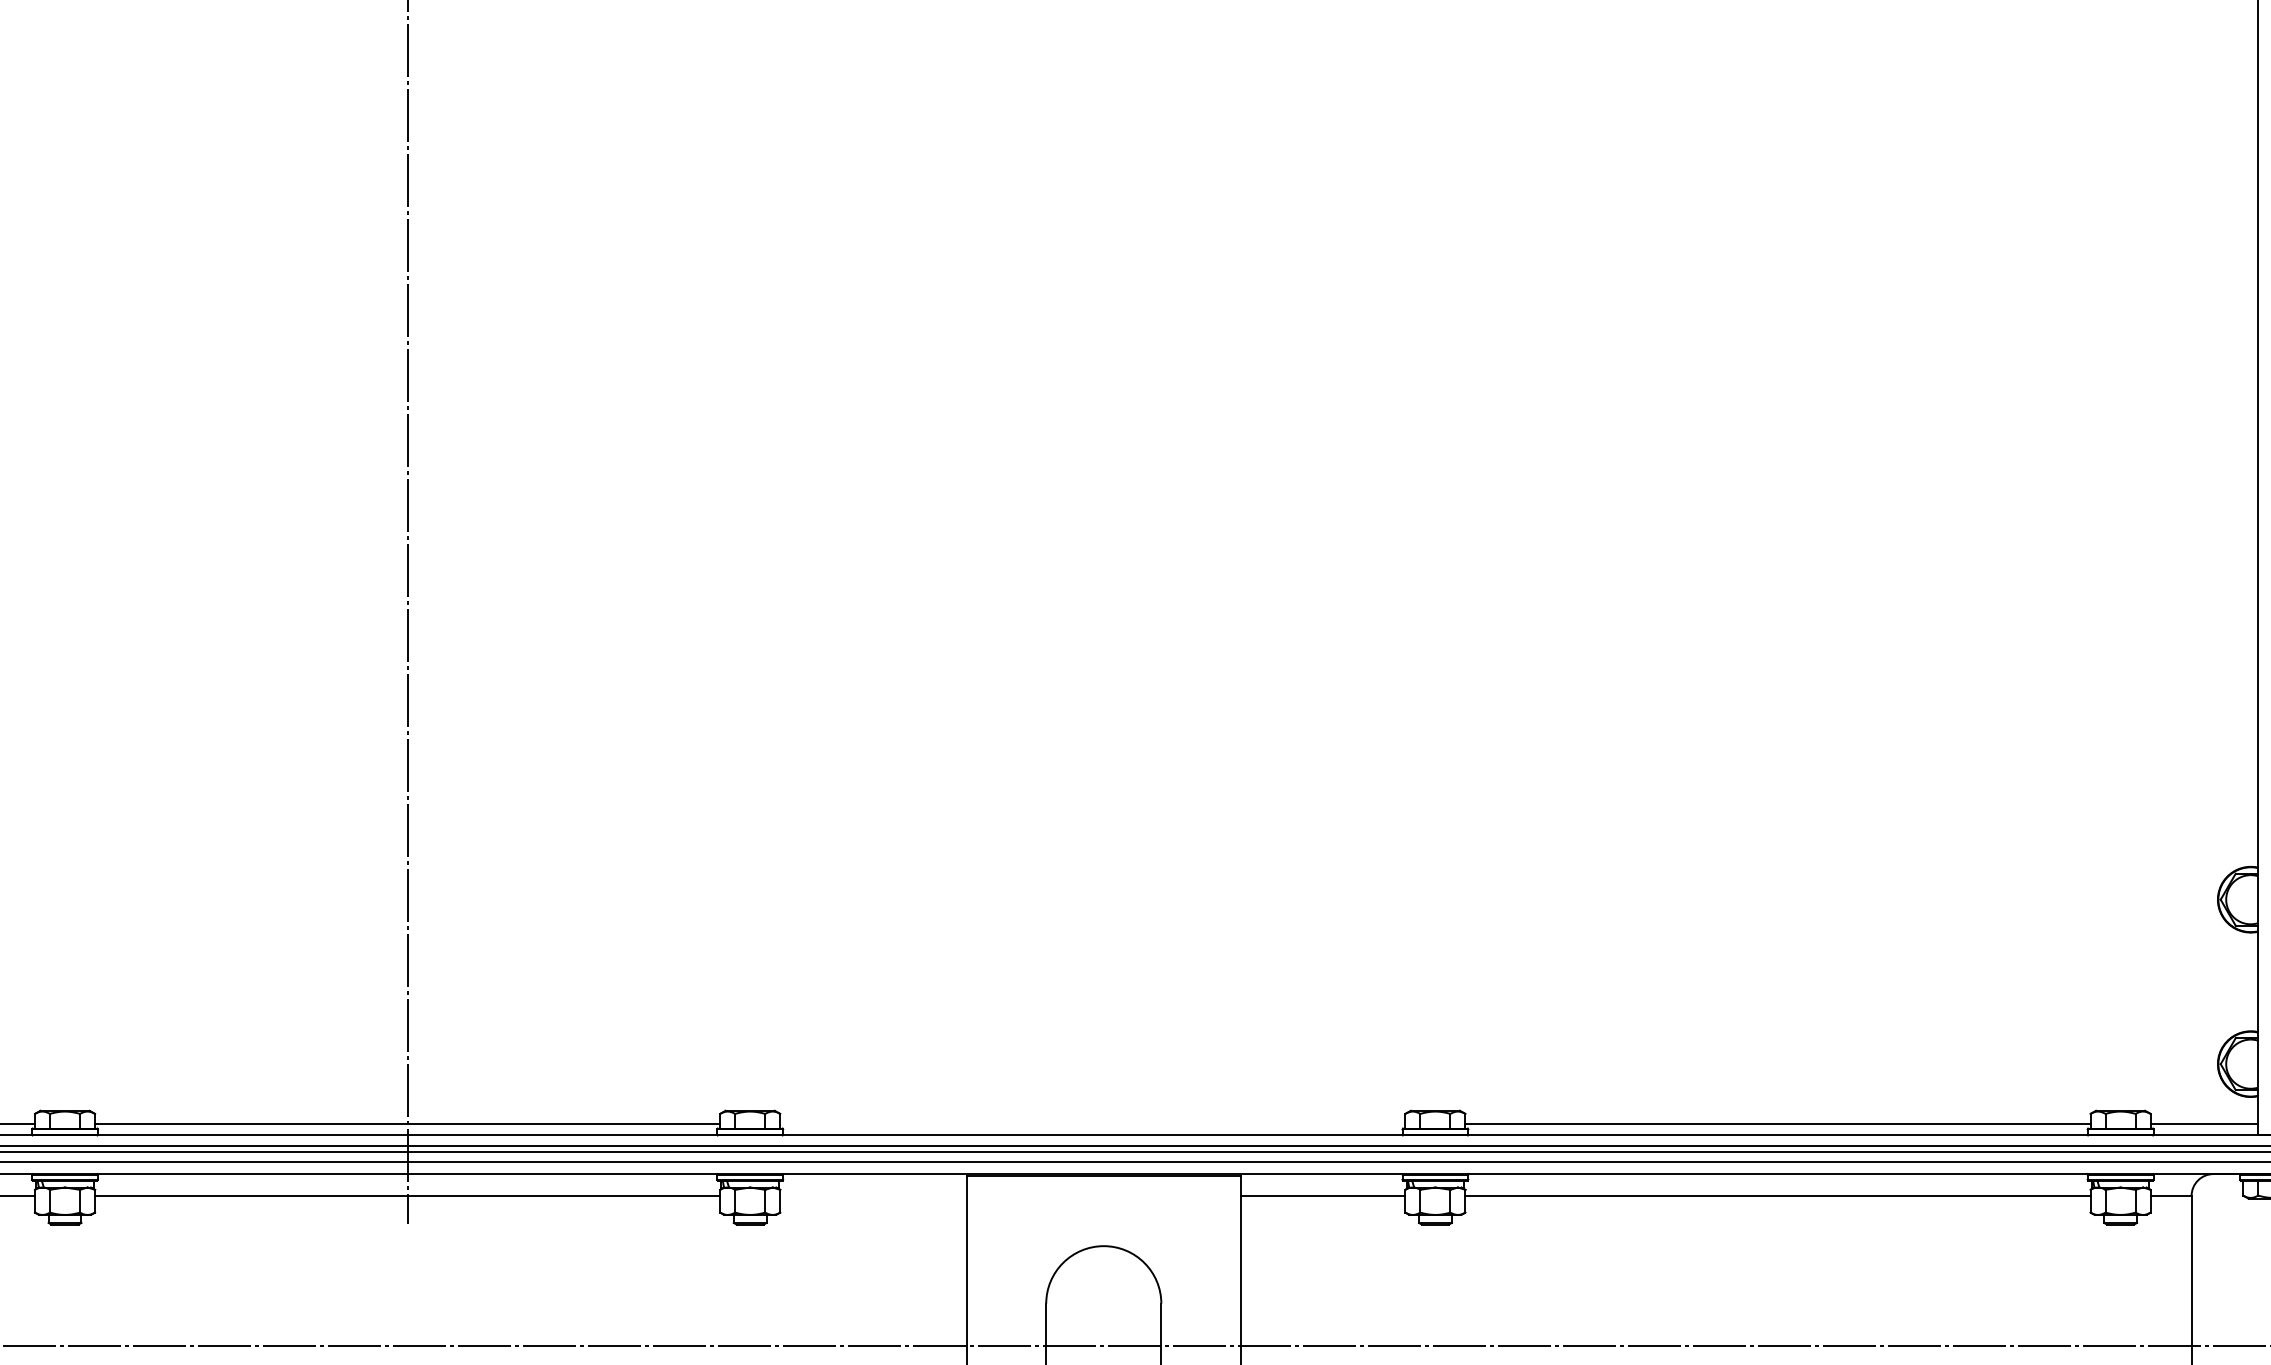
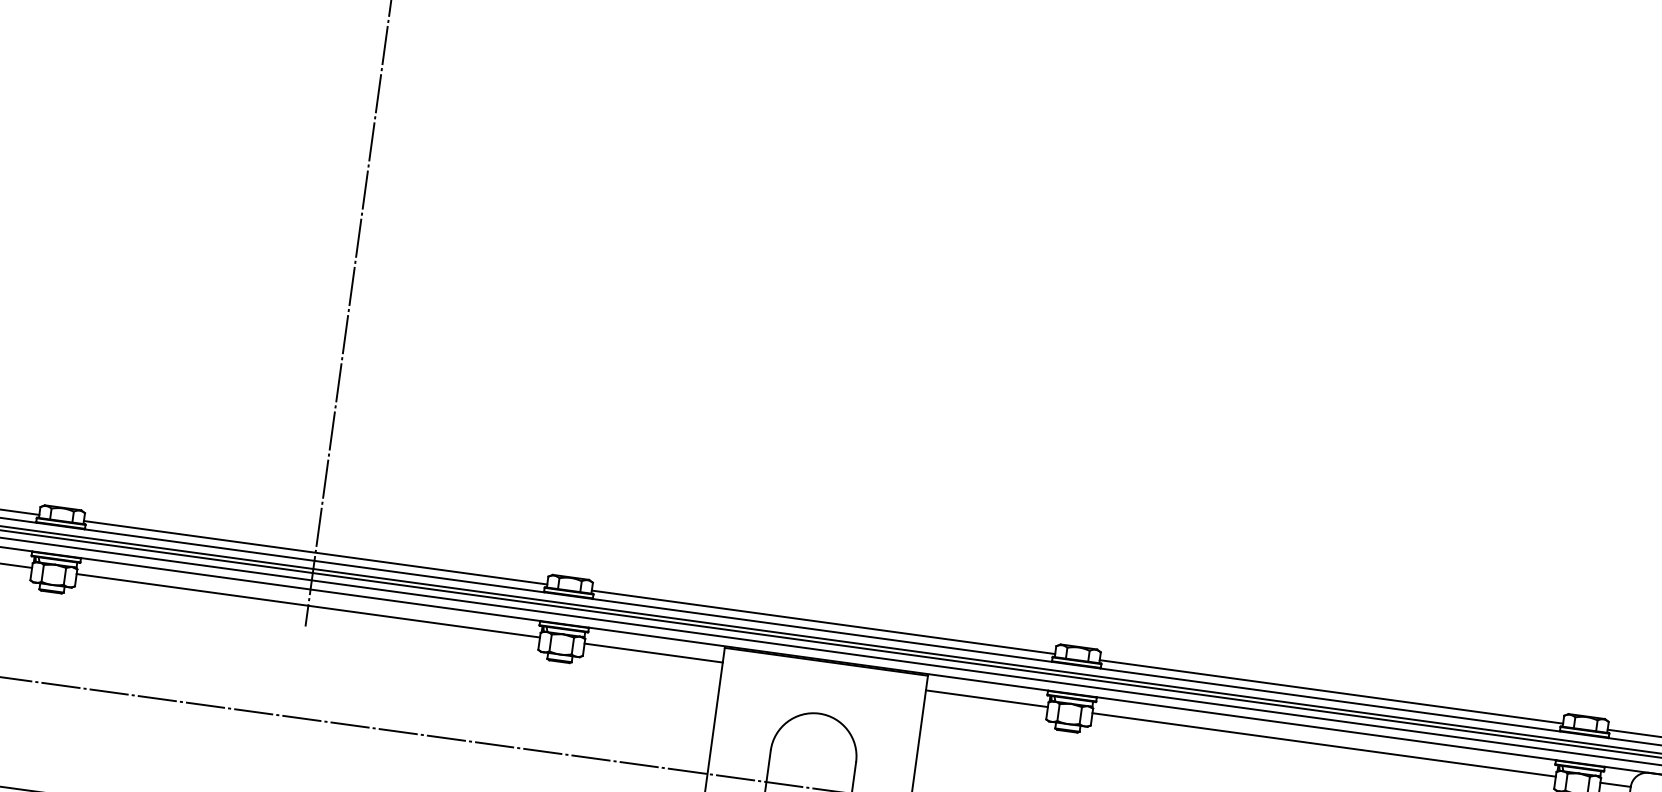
line: (1092, 1124) -> (823, 622), added
line: (873, 1196) -> (653, 653), added

